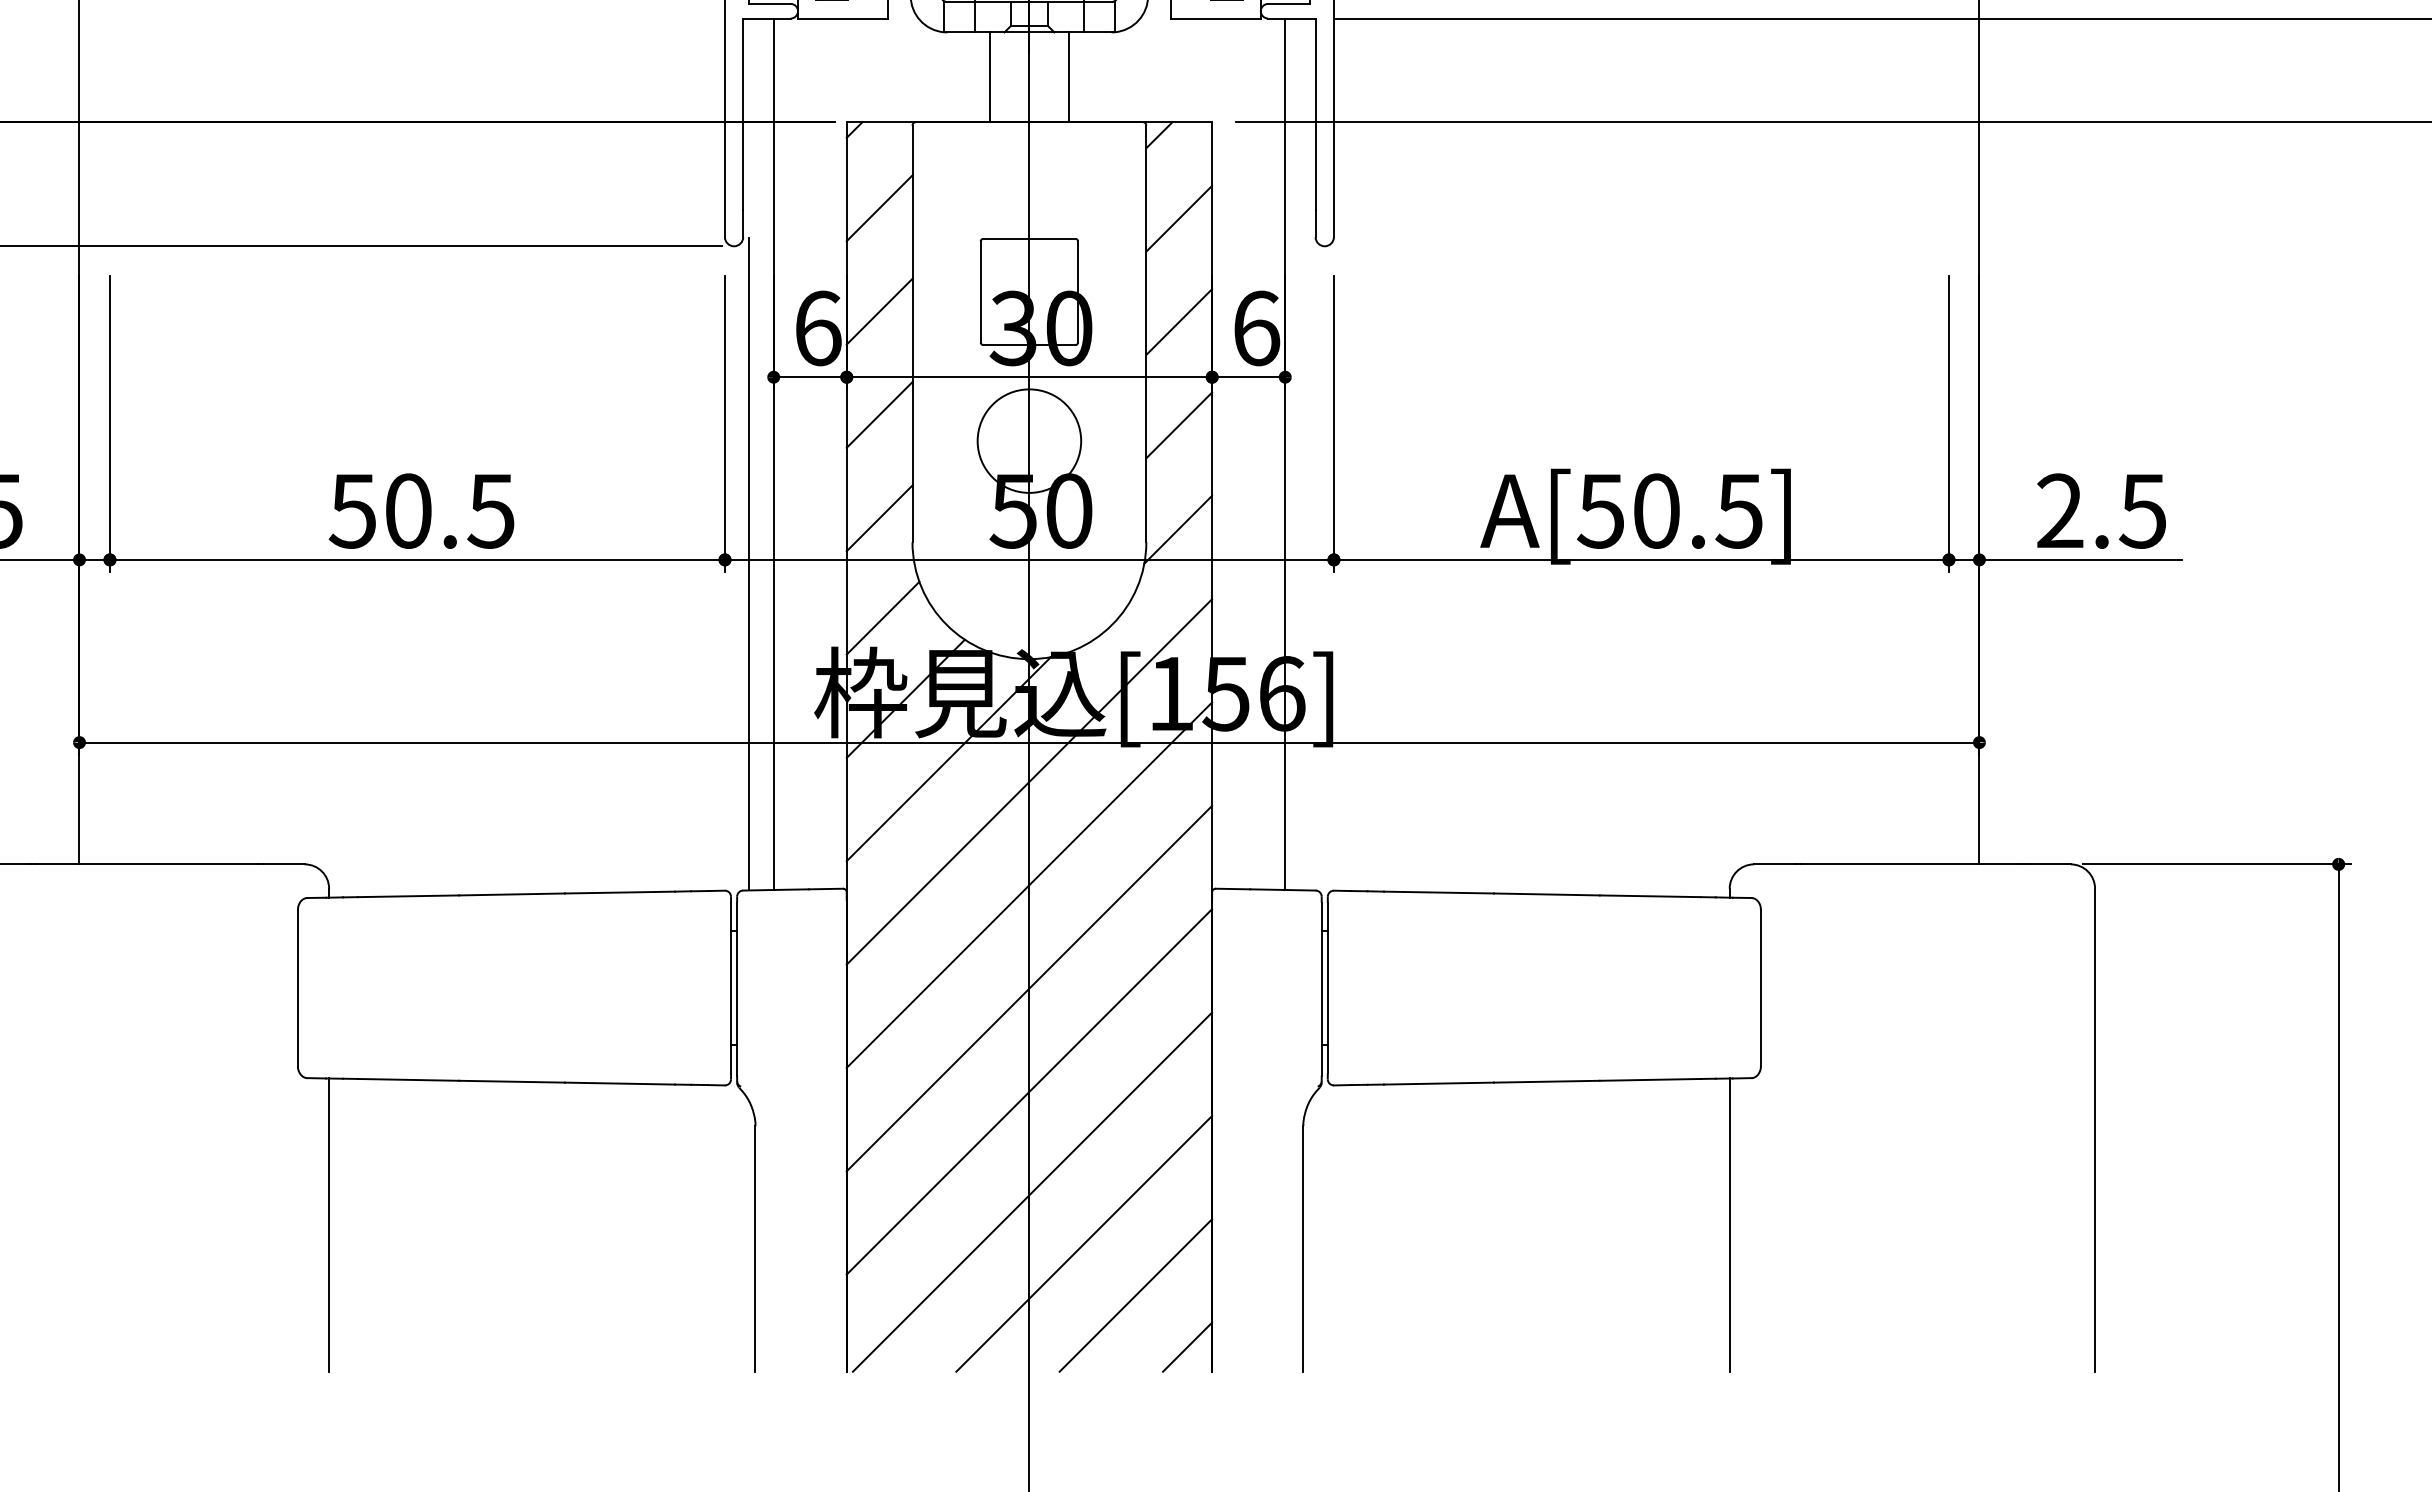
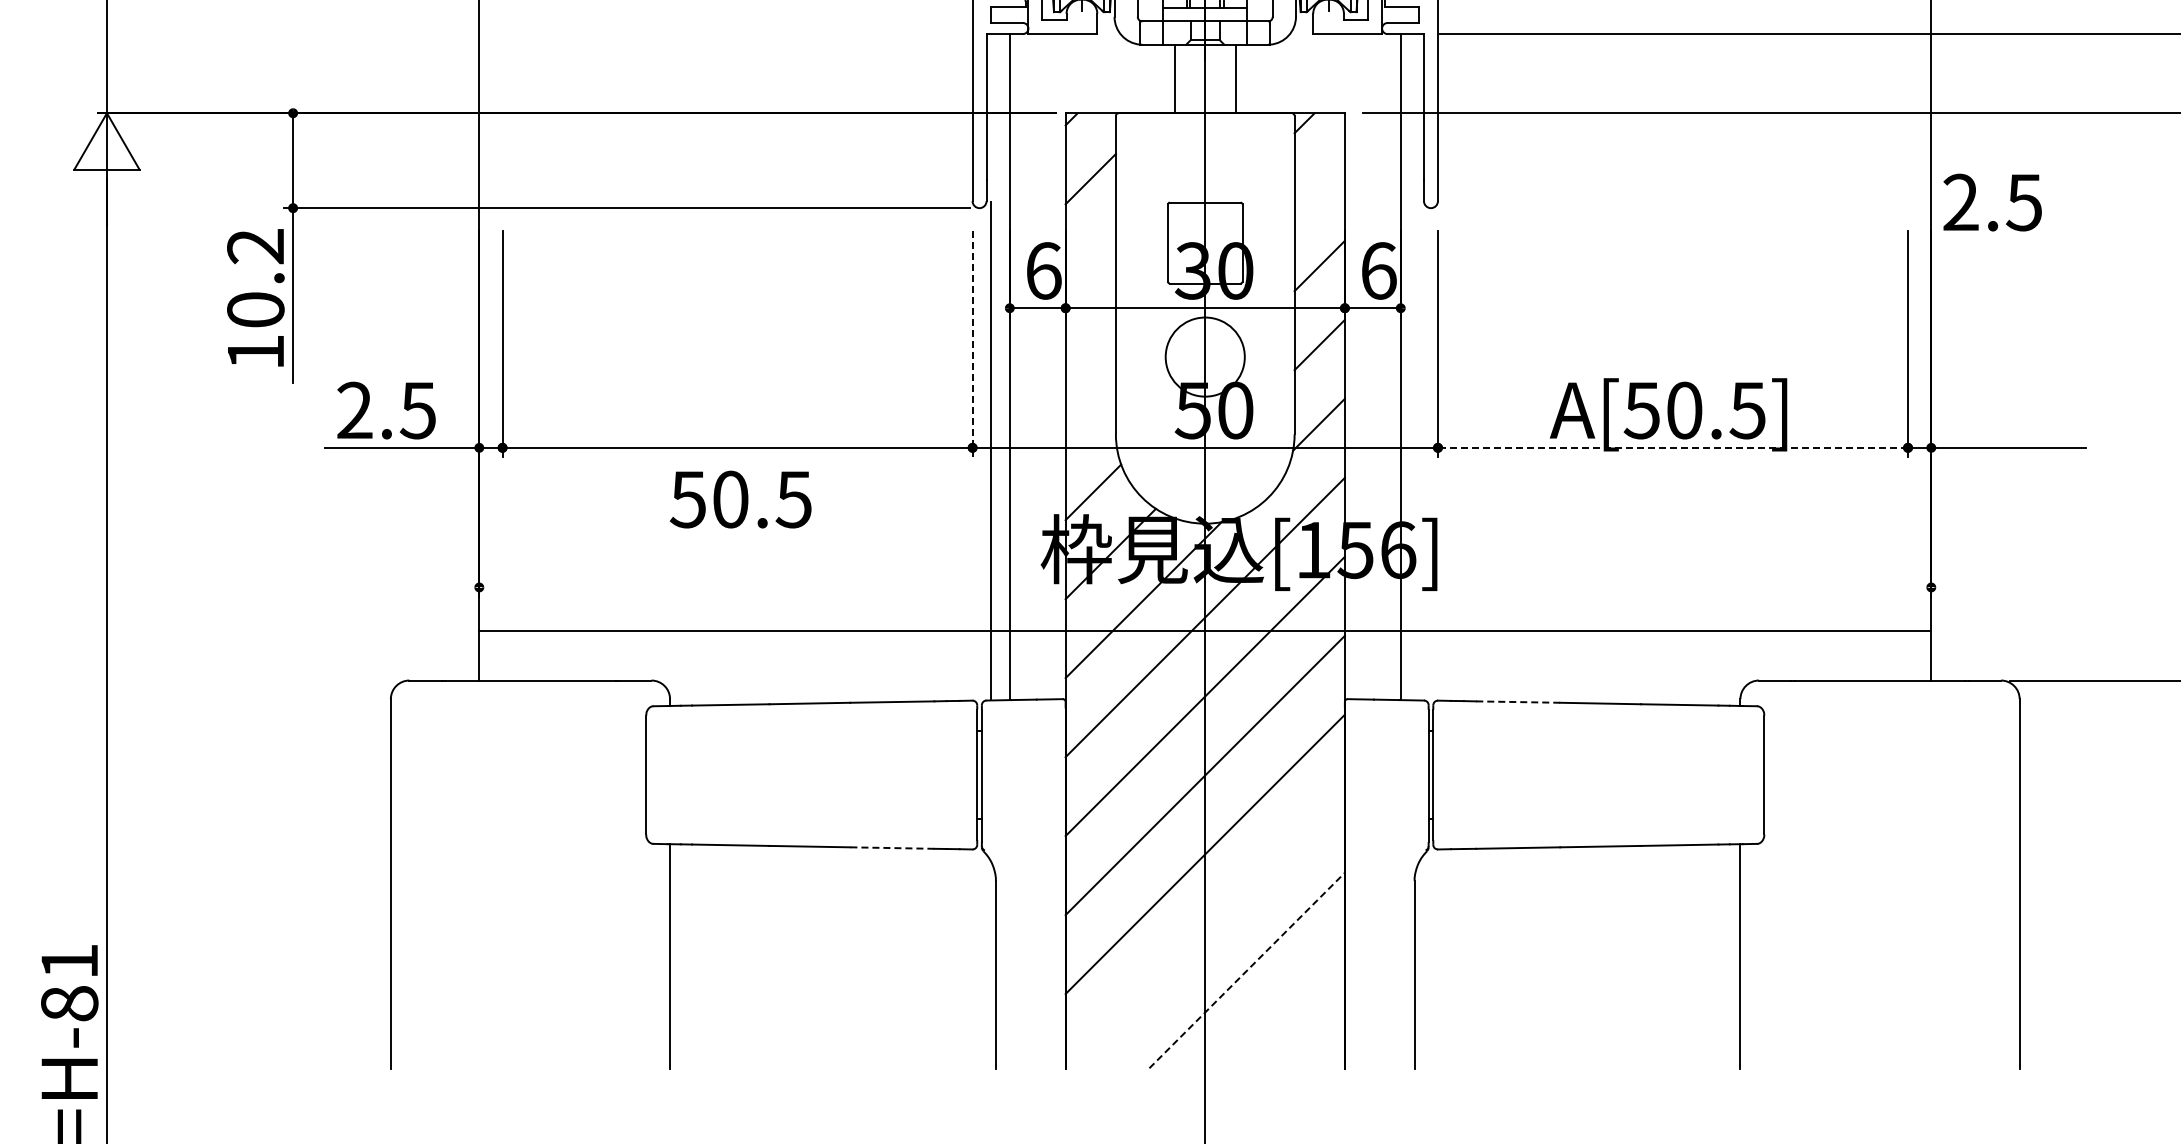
line: (1178, 219) -> (1319, 187), removed
line: (879, 312) -> (1090, 258), removed
line: (879, 414) -> (1090, 336), removed
line: (724, 424) -> (972, 344), solid -> dashed
text: (421, 511) -> (740, 499), moved
text: (2101, 511) -> (1992, 202), moved
line: (879, 517) -> (1090, 415), removed
line: (1640, 559) -> (1672, 447), solid -> dashed
line: (1029, 742) -> (1205, 631), moved
line: (1437, 893) -> (1517, 702), solid -> dashed
line: (618, 1084) -> (891, 848), solid -> dashed
line: (1032, 1191) -> (1207, 930), removed
line: (1084, 1243) -> (1247, 970), solid -> dashed
line: (1135, 1294) -> (1286, 1009), removed
line: (1186, 1347) -> (1325, 1049), removed

